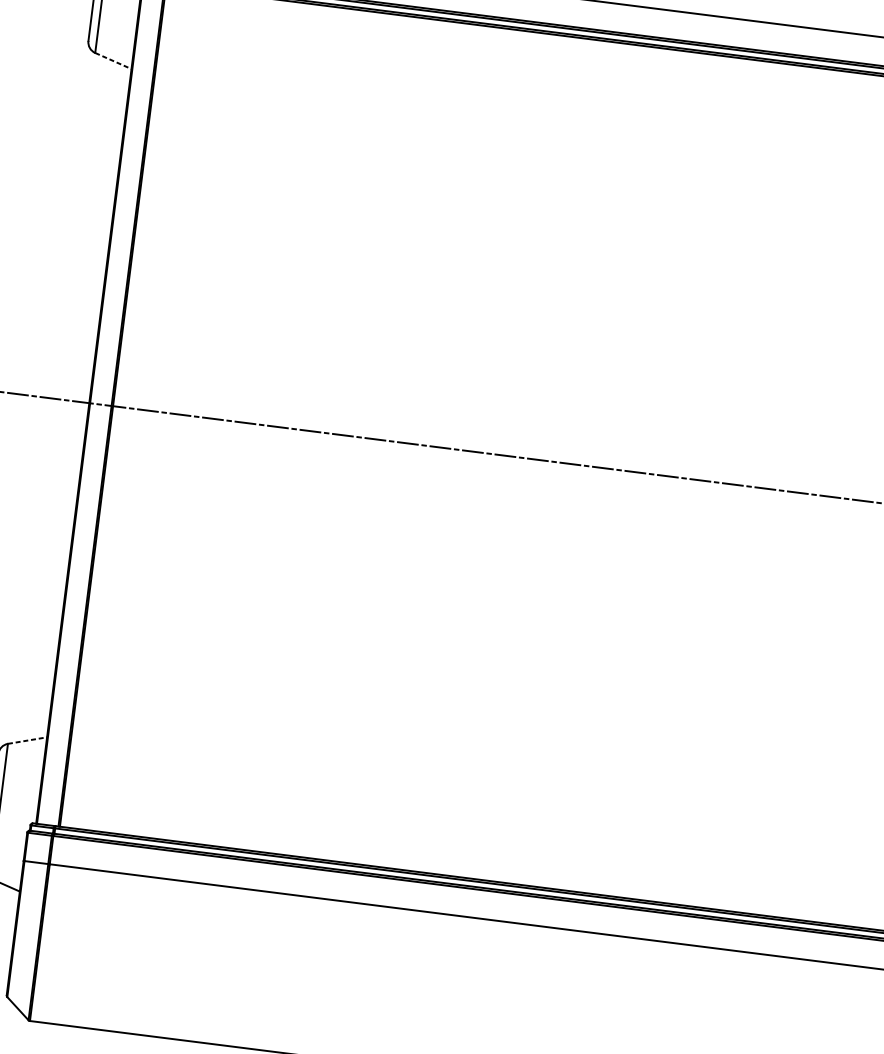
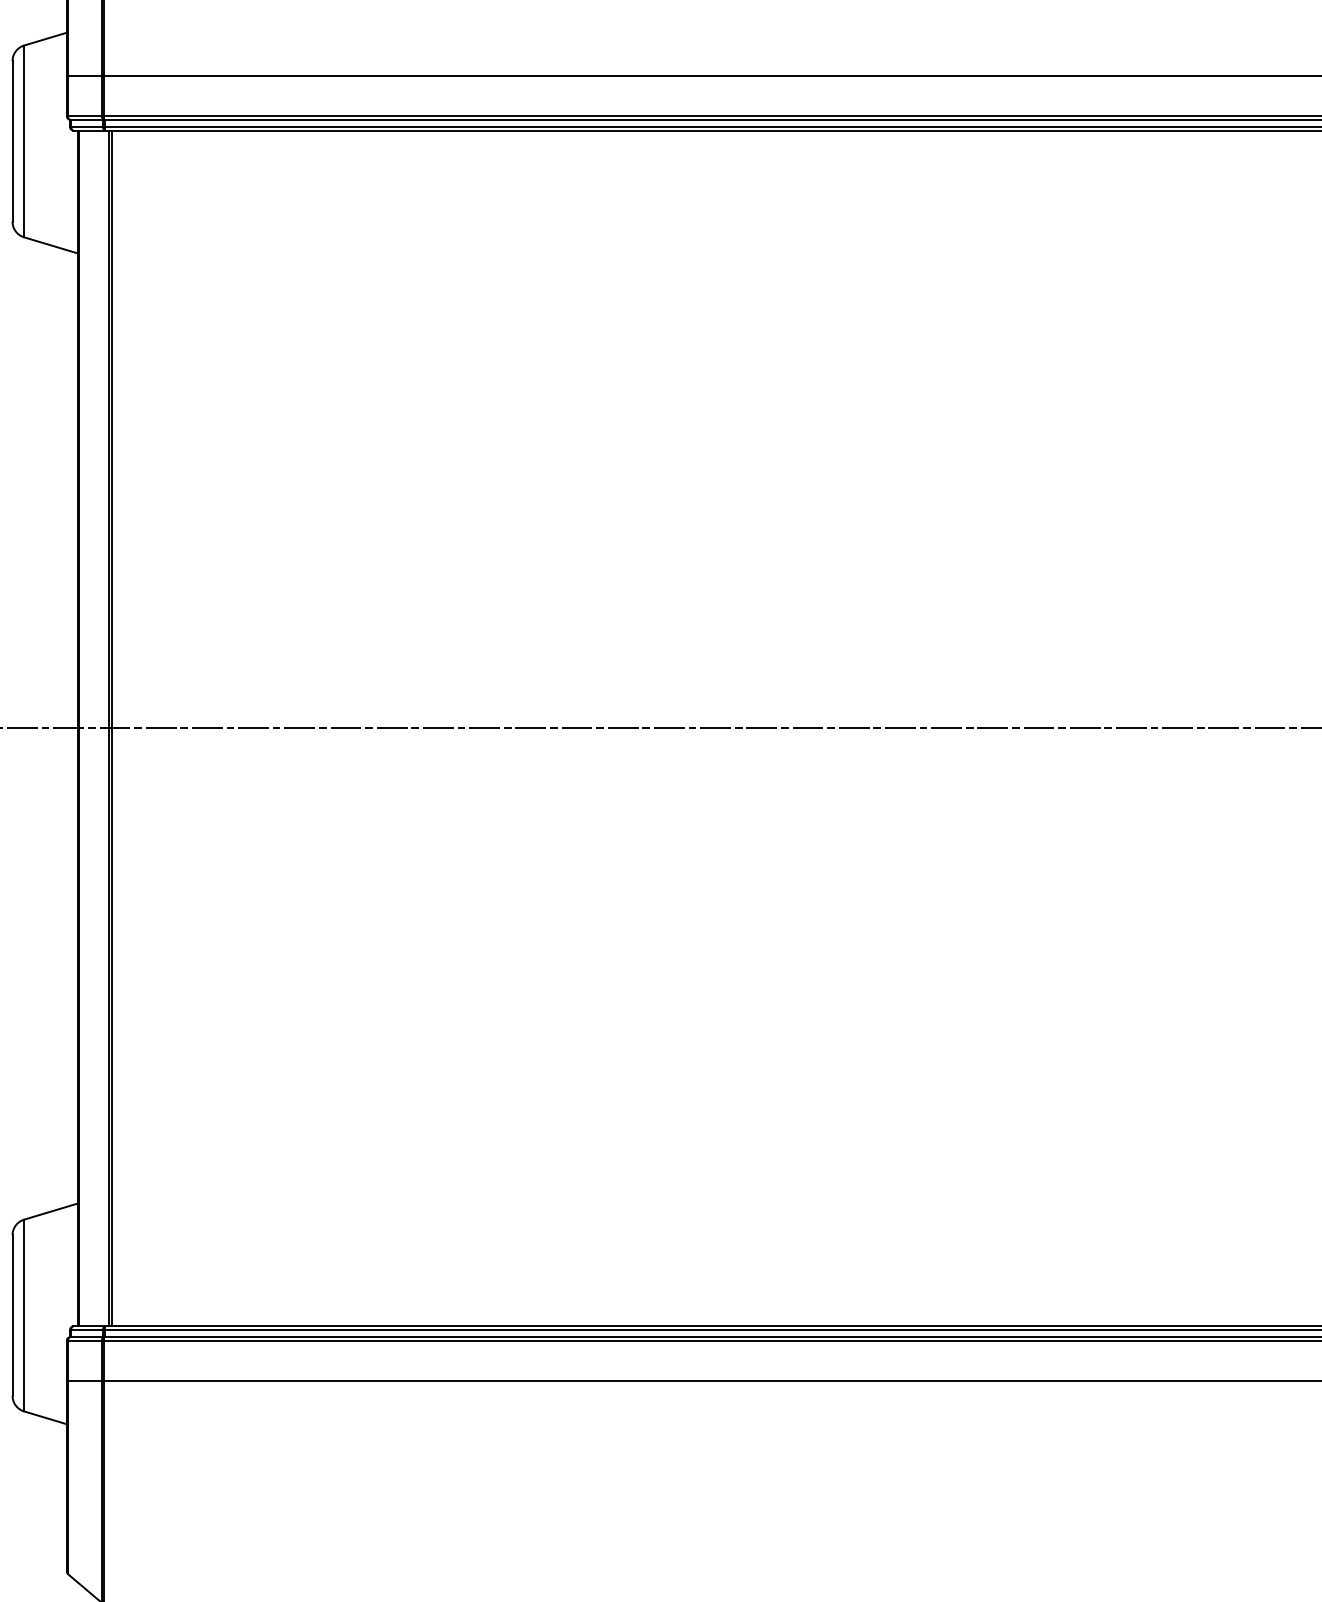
line: (113, 61) -> (50, 245), dashed -> solid
line: (27, 740) -> (50, 1211), dashed -> solid

